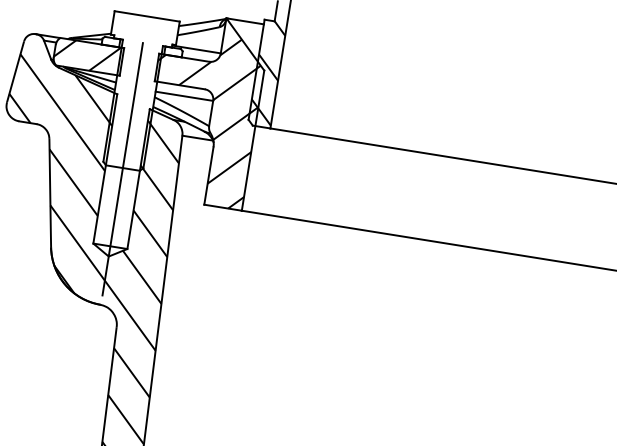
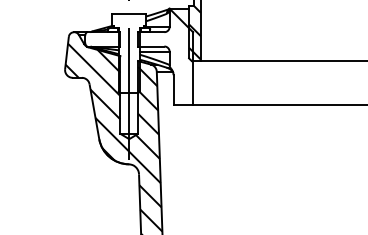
hatch: (86, 56) -> (101, 39), removed
hatch: (202, 118) -> (165, 61), removed

